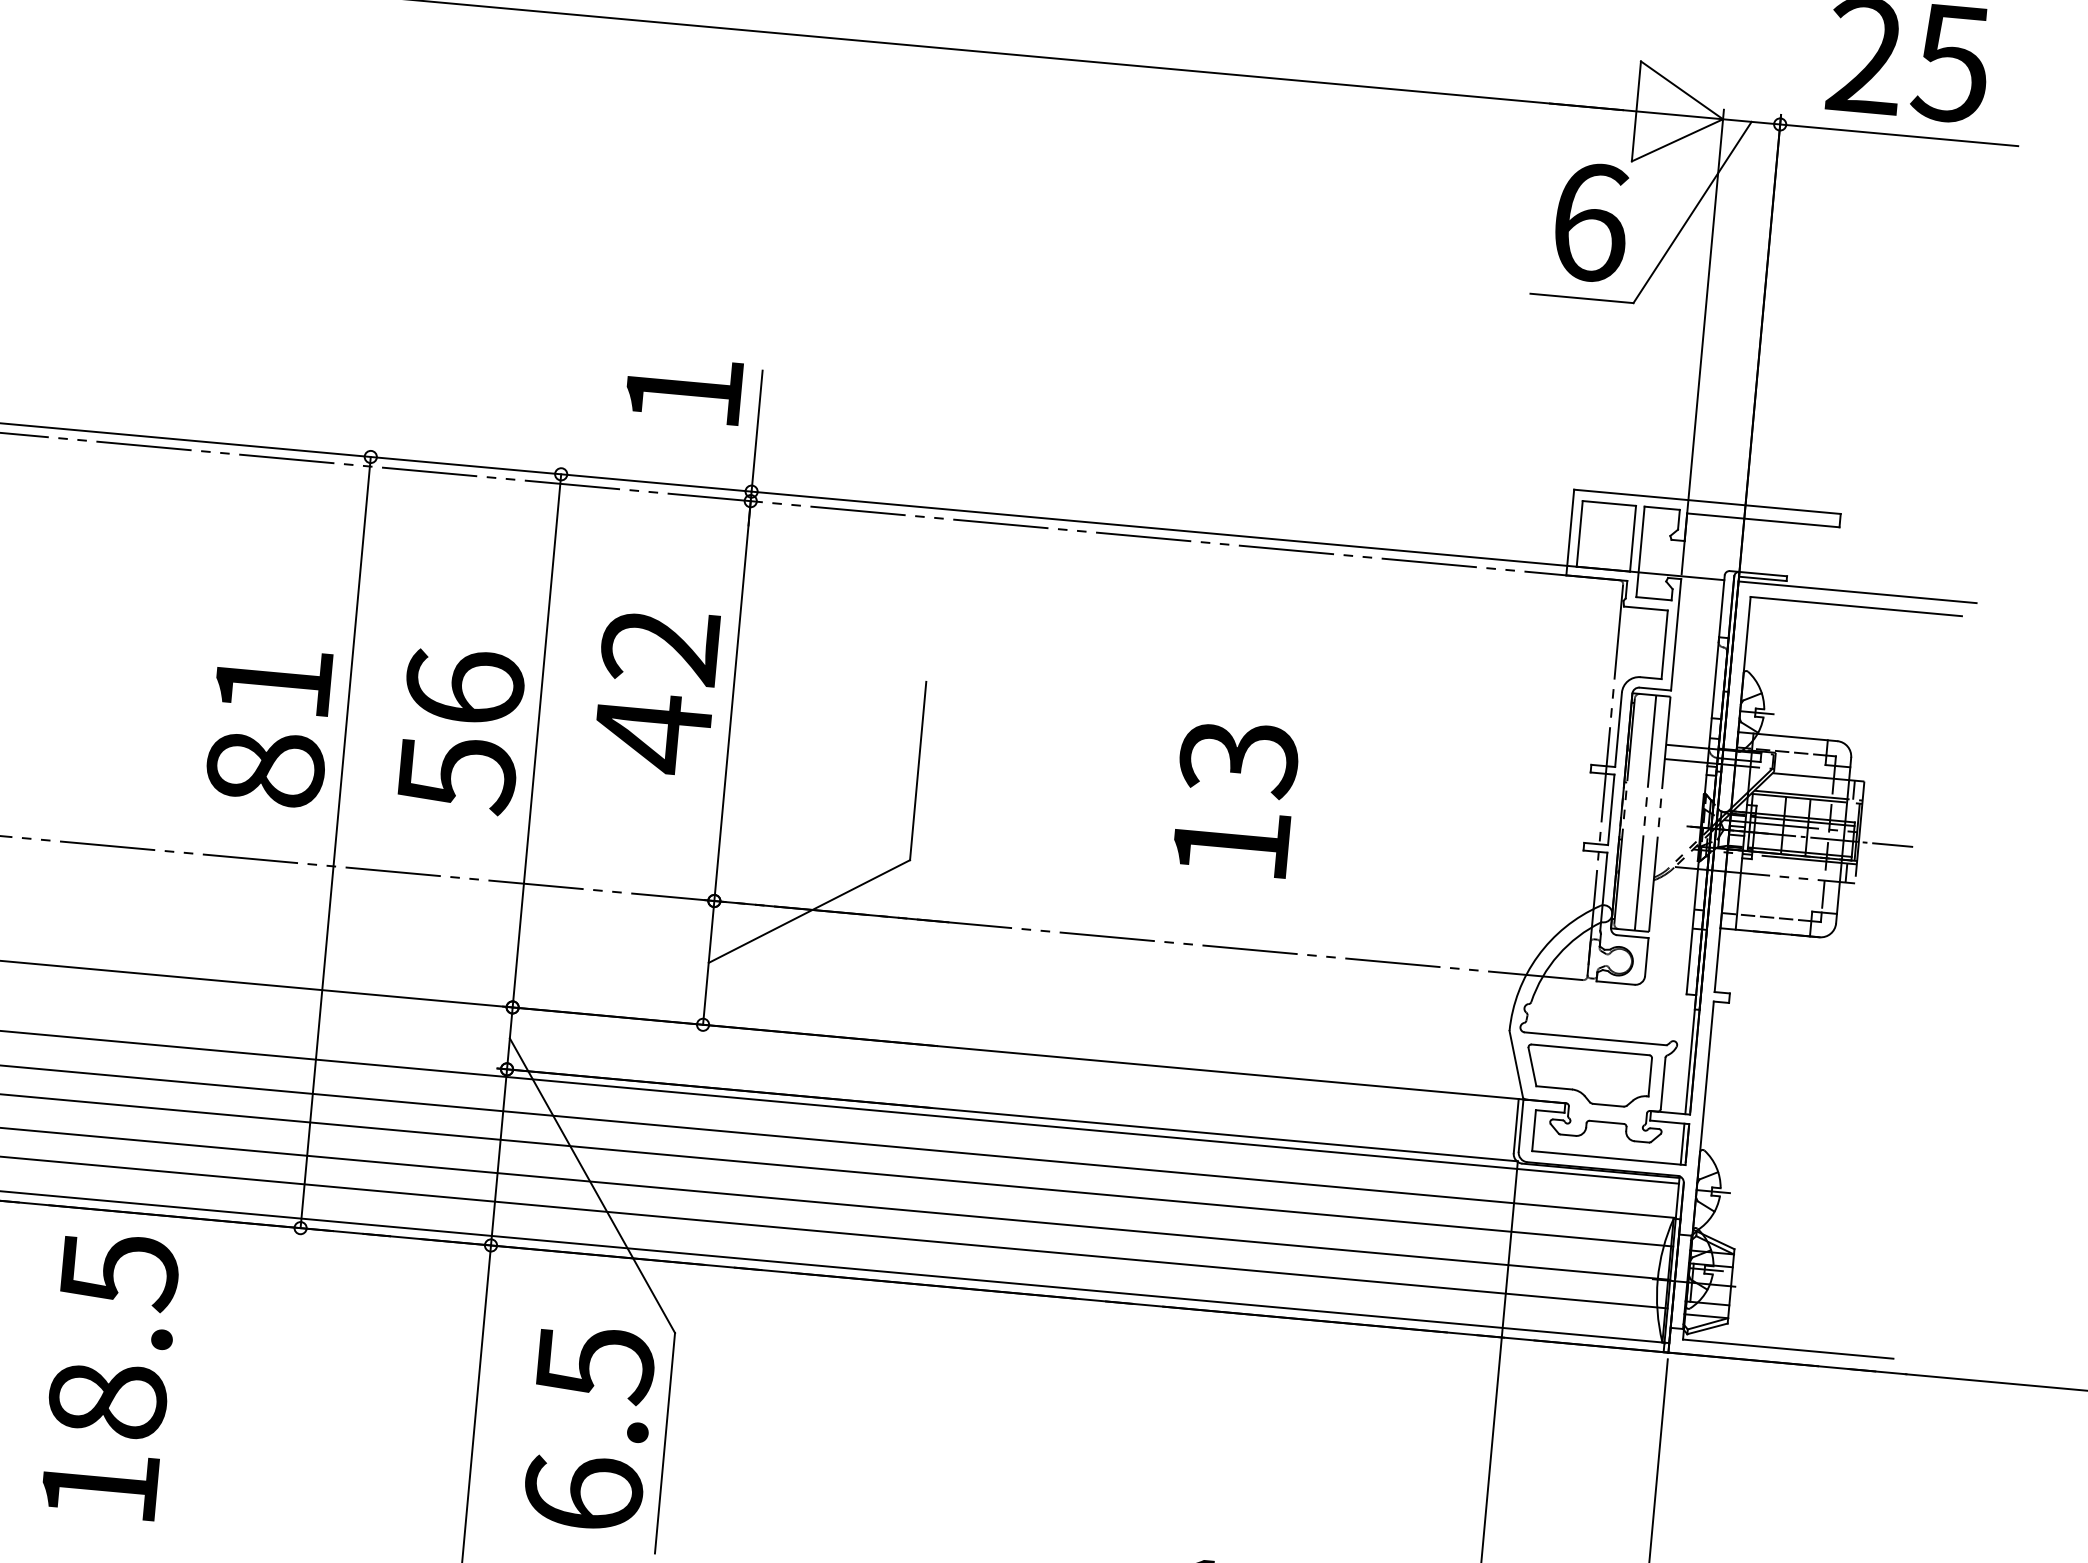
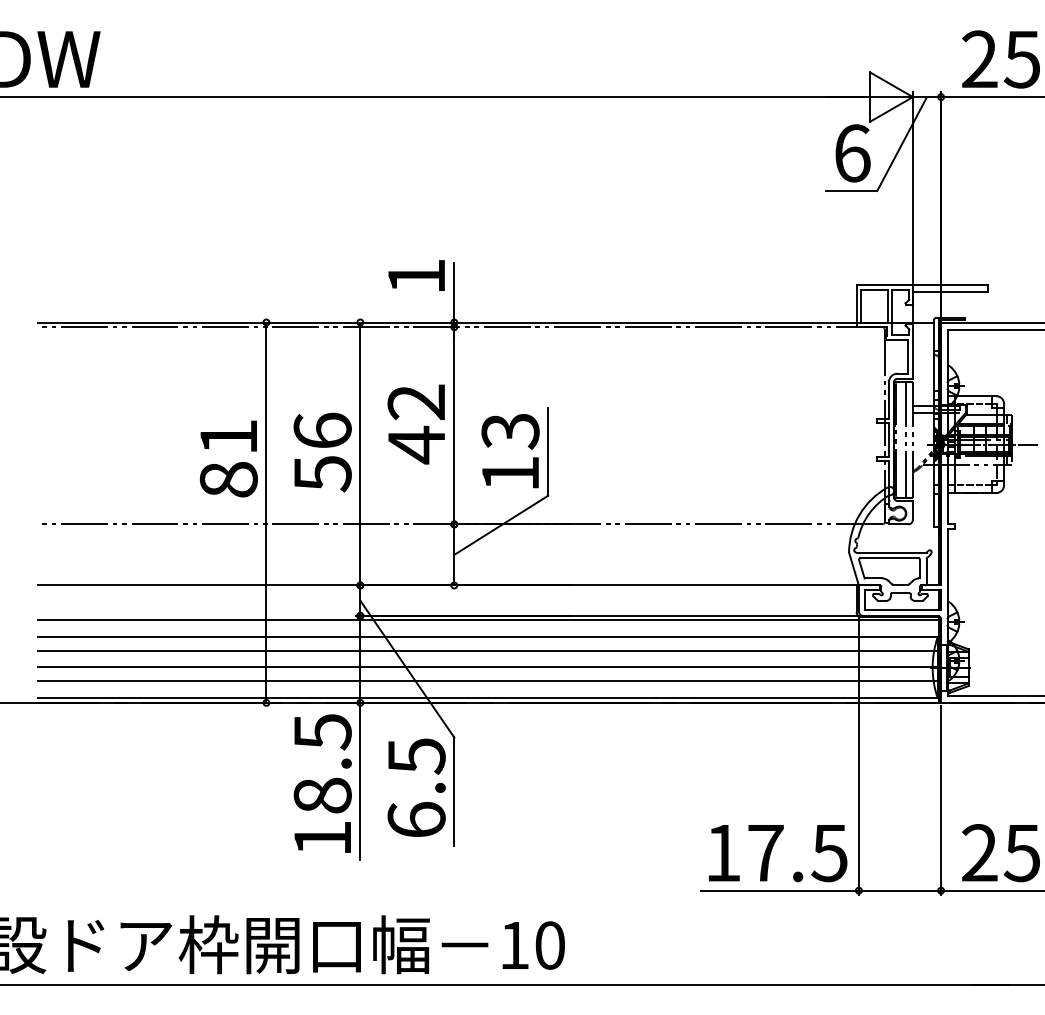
text: (1235, 799) -> (510, 451), moved
text: (109, 1375) -> (322, 783), moved

